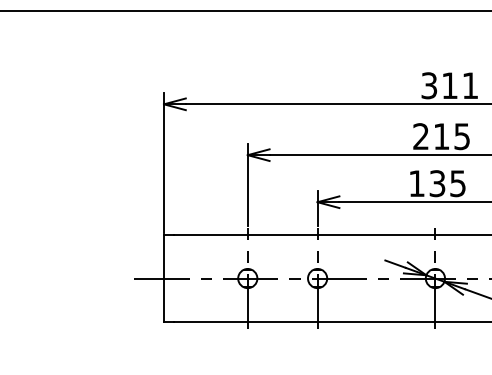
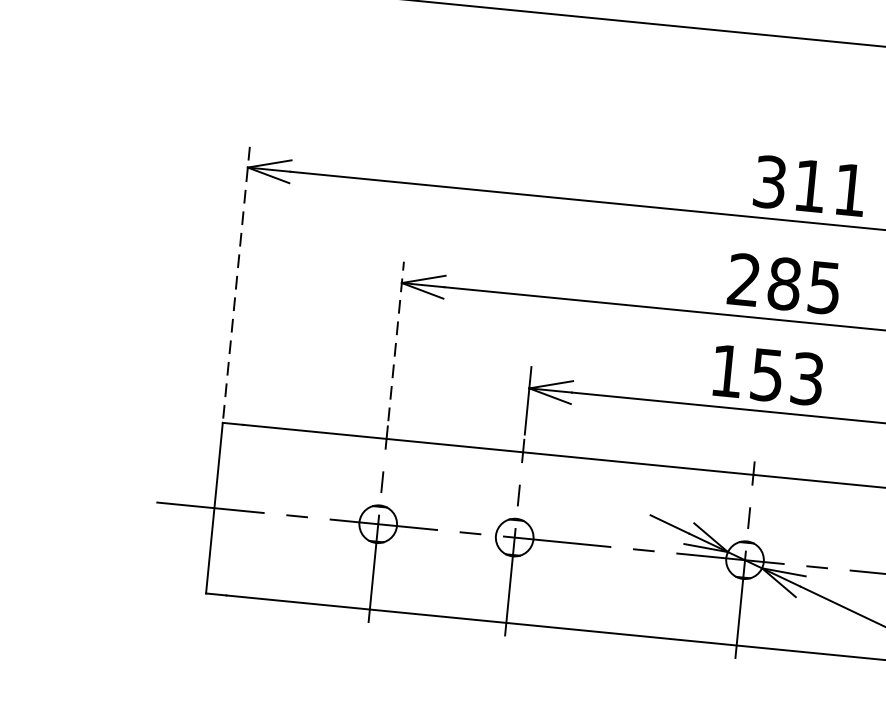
text: (441, 136) -> (784, 283), 215 -> 285
line: (164, 163) -> (237, 283), solid -> dashed
text: (447, 183) -> (786, 376), 135 -> 153
line: (247, 185) -> (395, 342), solid -> dashed

